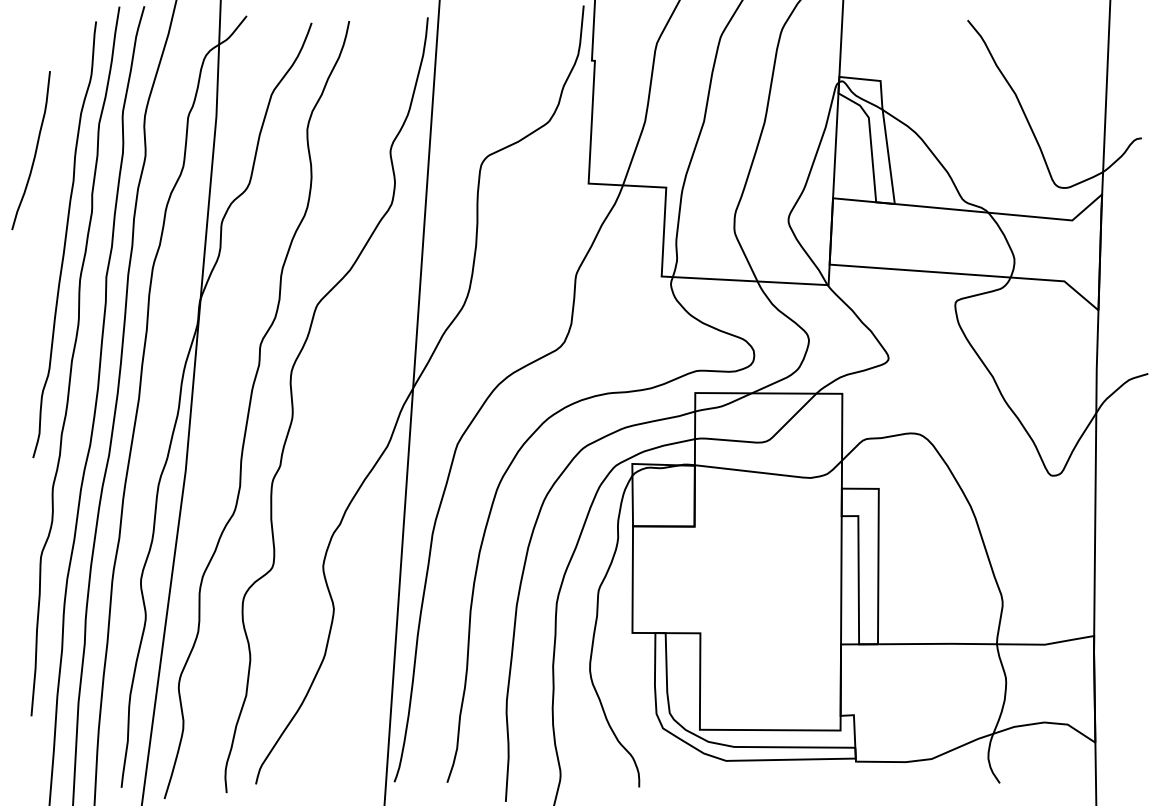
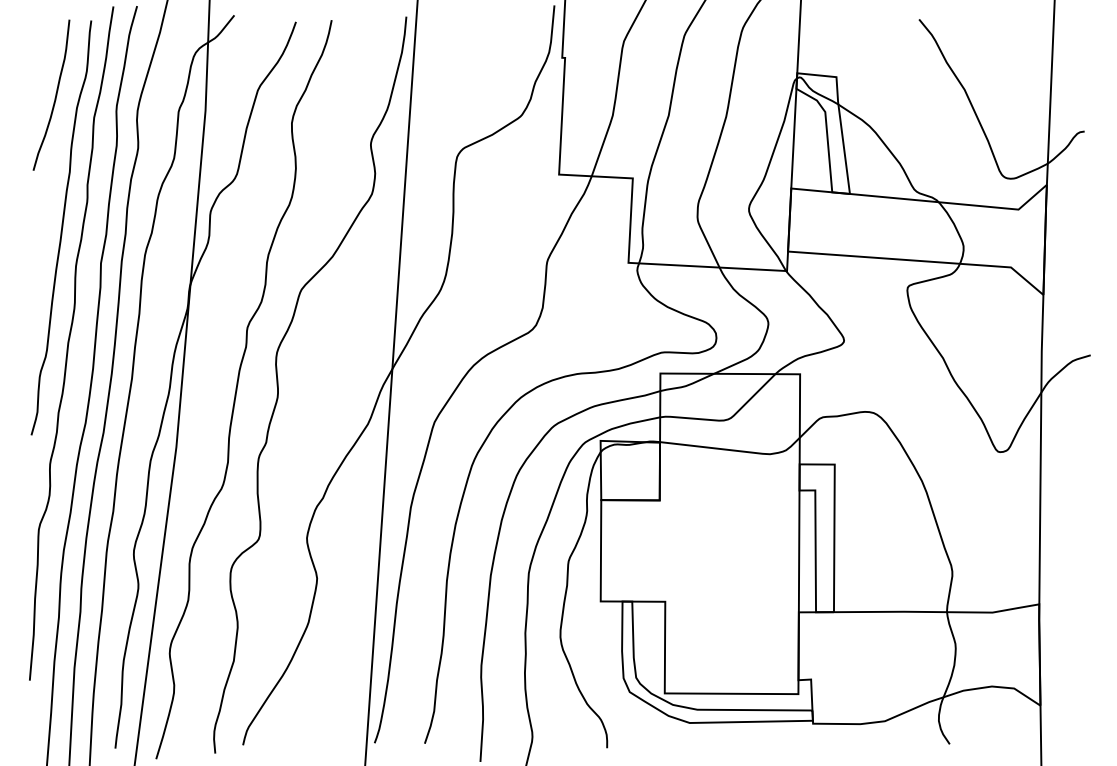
curve: (35, 149) -> (55, 94), moved

